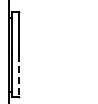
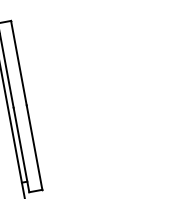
line: (18, 76) -> (34, 149), dashed -> solid

